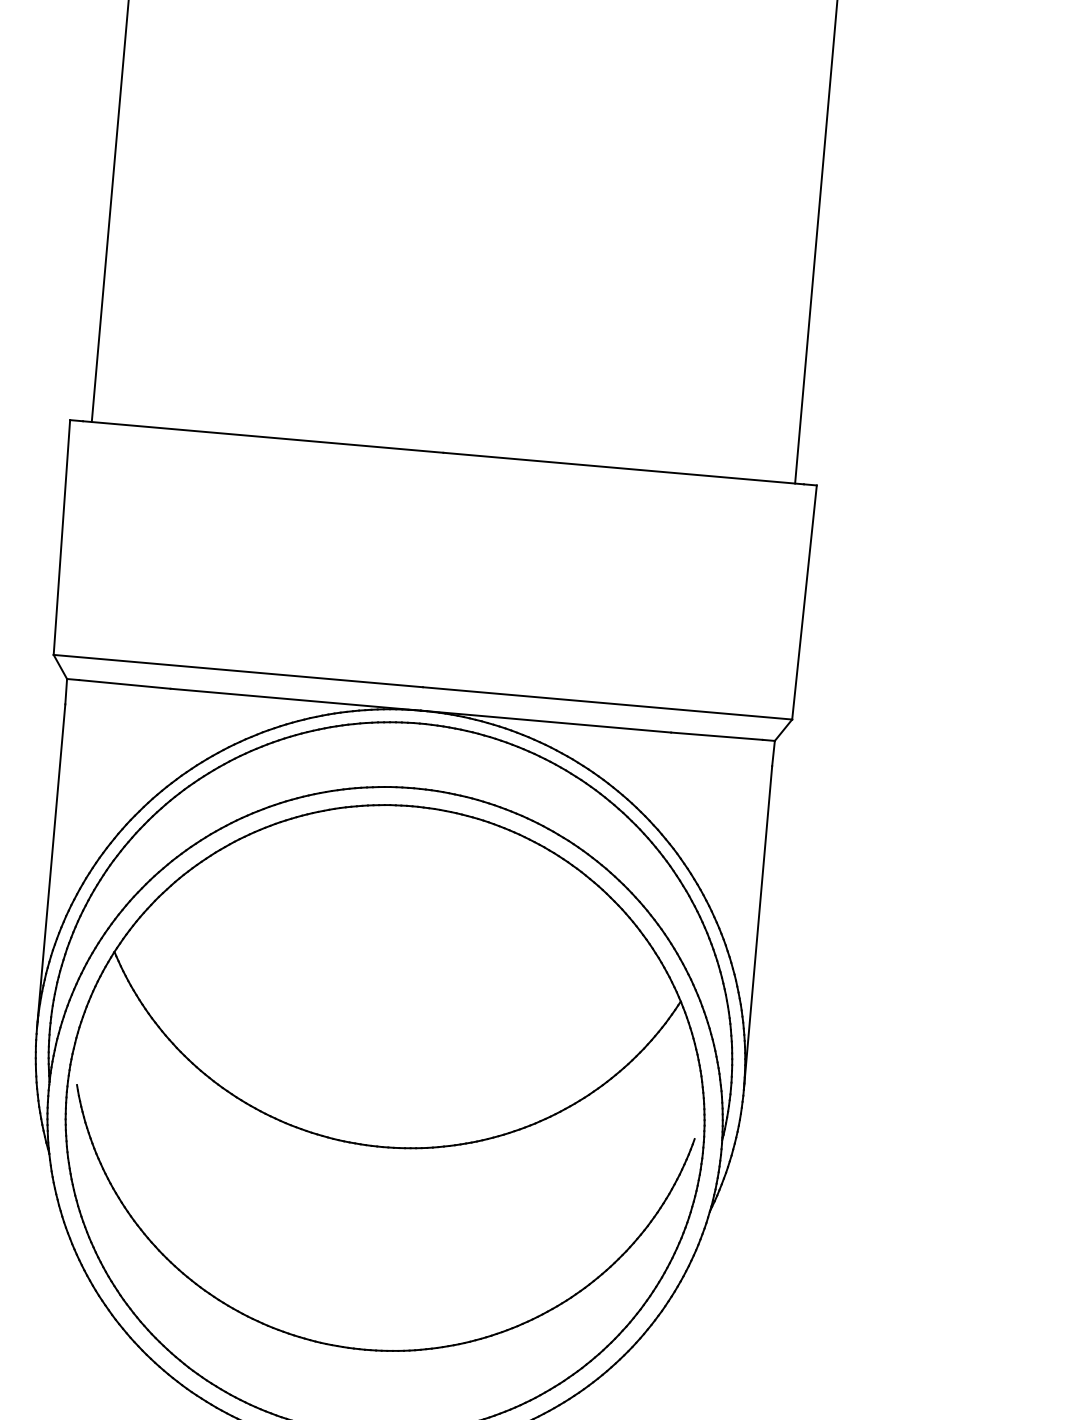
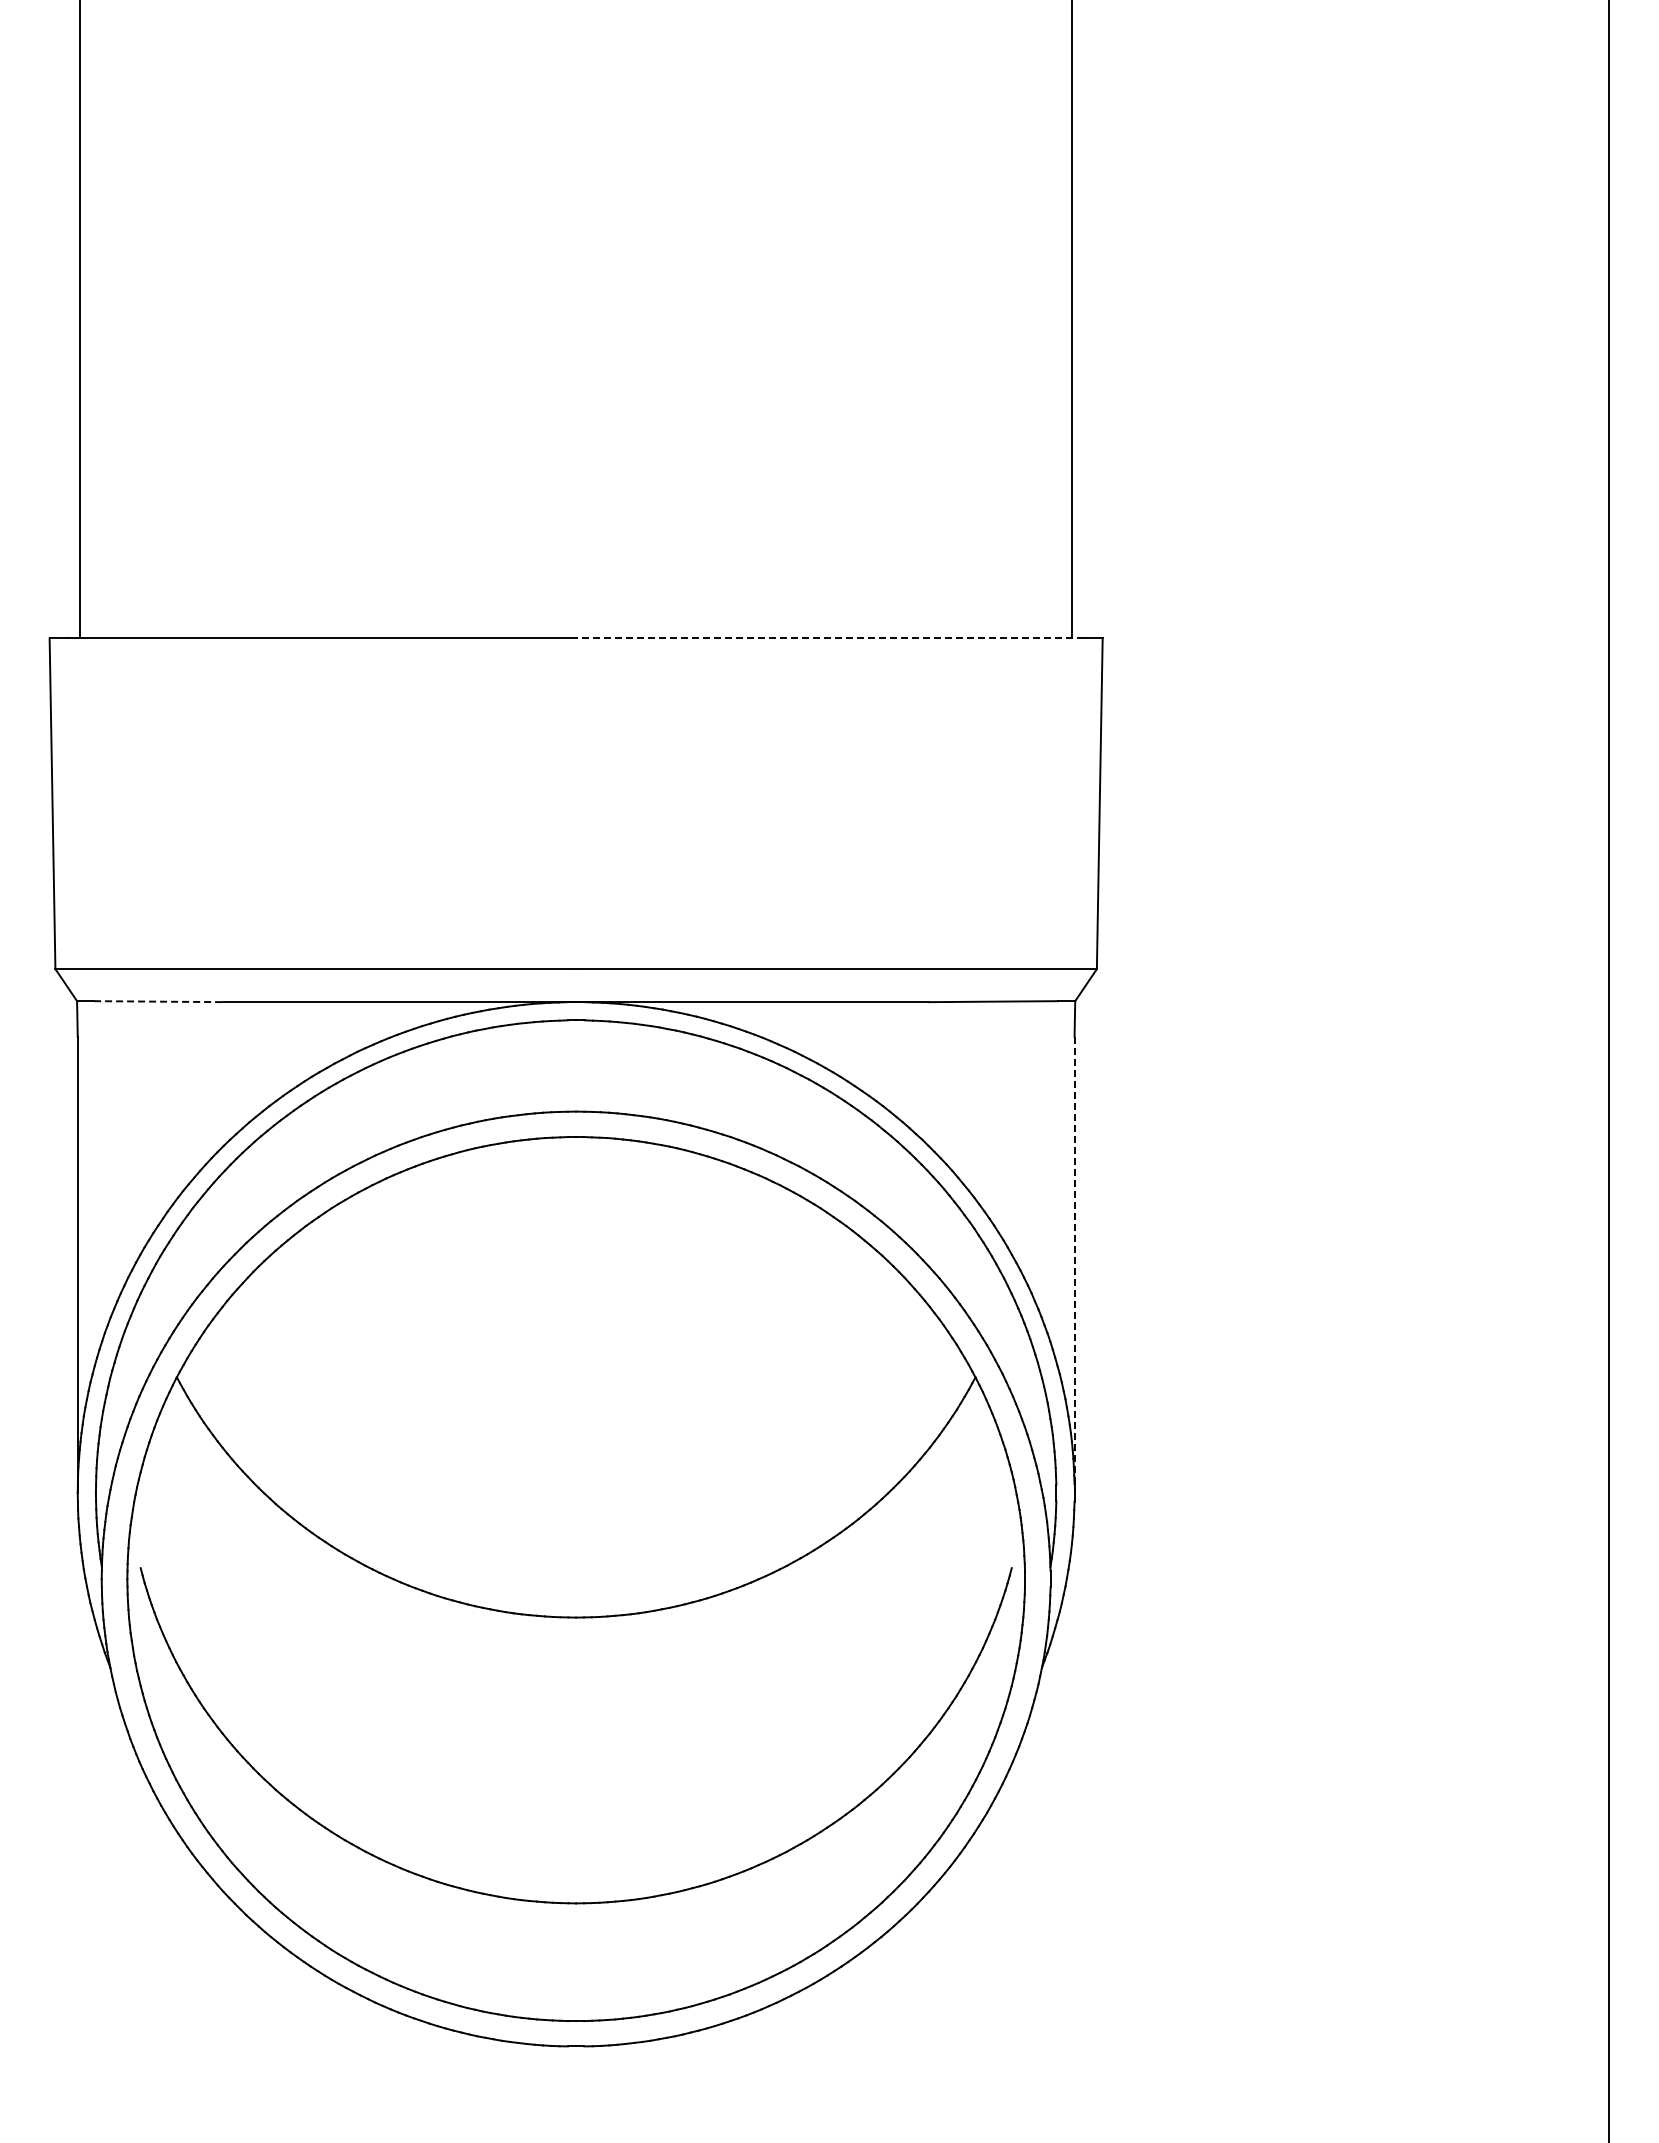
line: (623, 468) -> (829, 638), solid -> dashed
line: (124, 684) -> (158, 1001), solid -> dashed
line: (757, 928) -> (1074, 1265), solid -> dashed

